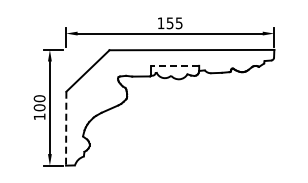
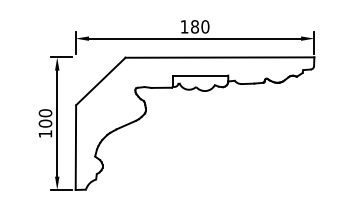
text: (174, 23) -> (199, 27), 155 -> 180
line: (174, 65) -> (199, 75), dashed -> solid
line: (66, 128) -> (76, 147), dashed -> solid

